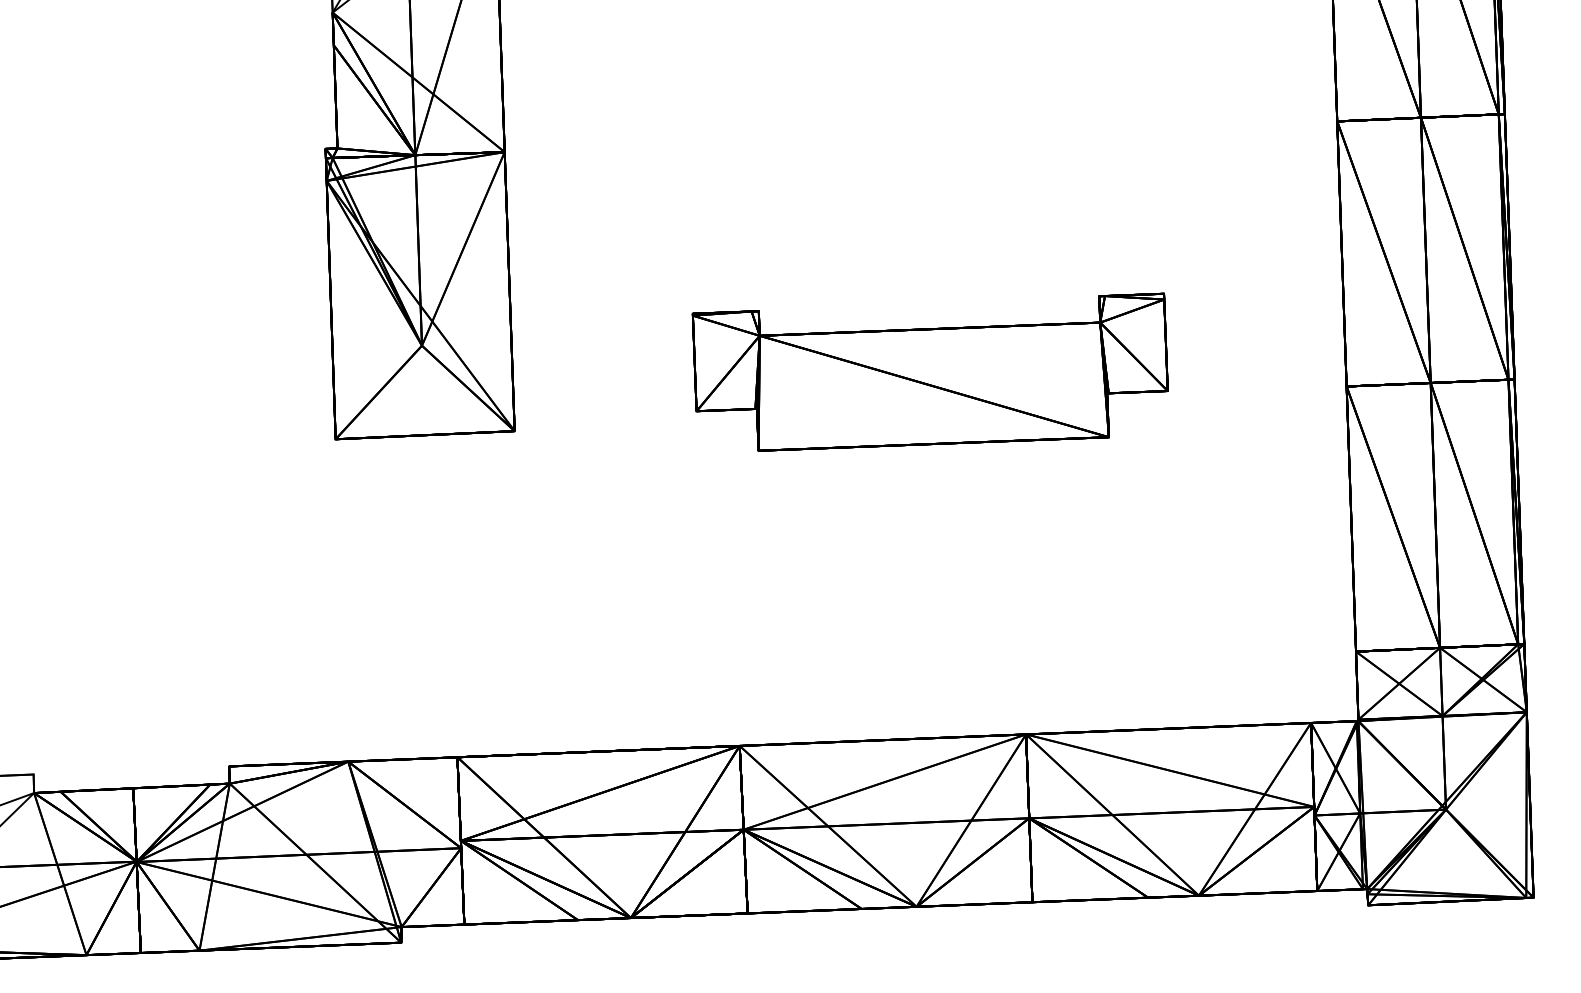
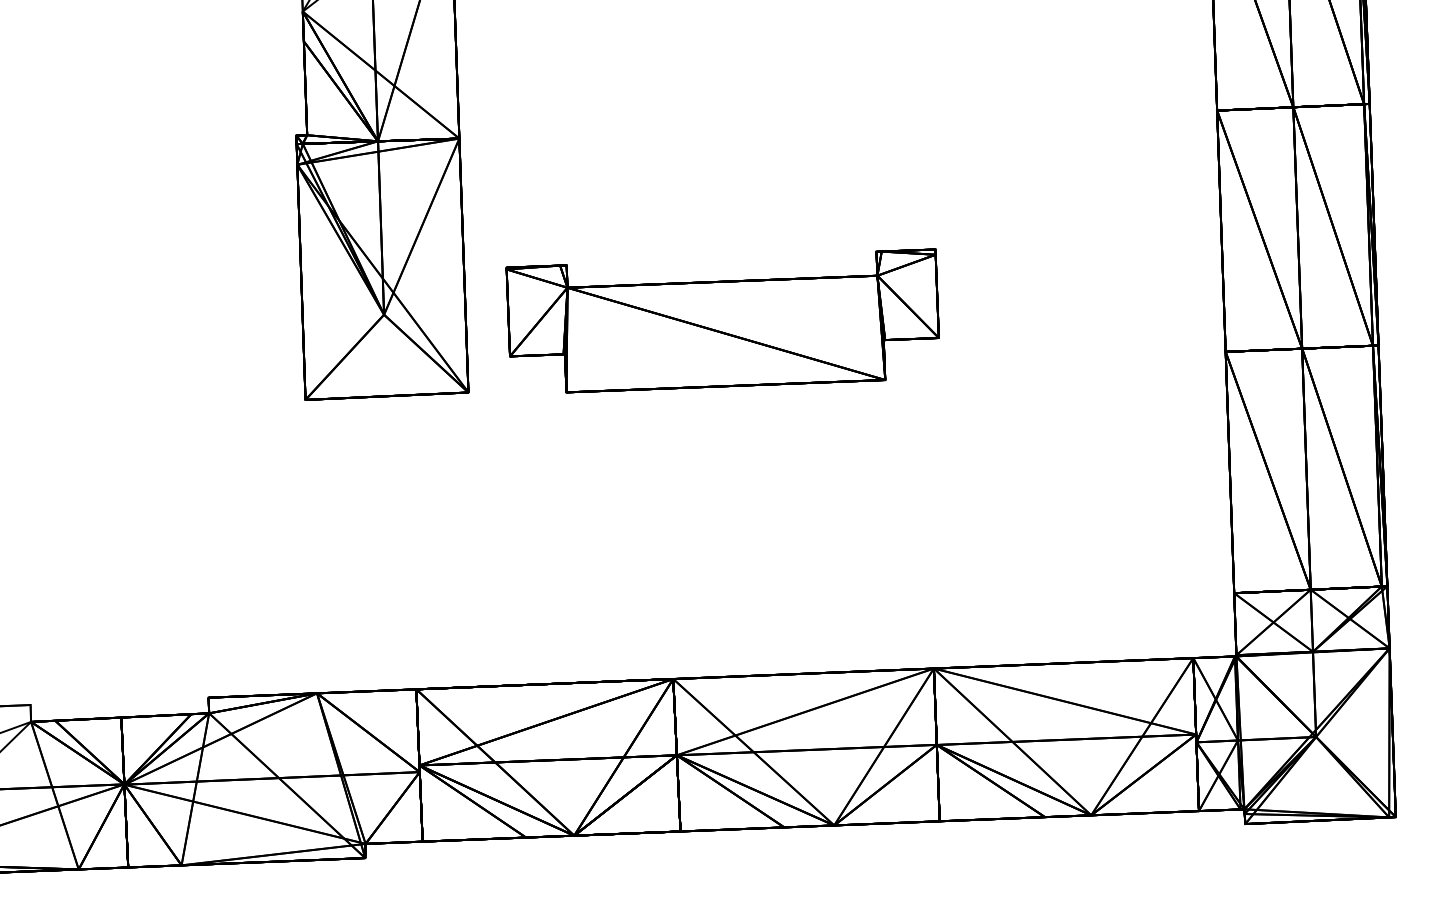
part: (930, 371) -> (722, 320), moved

